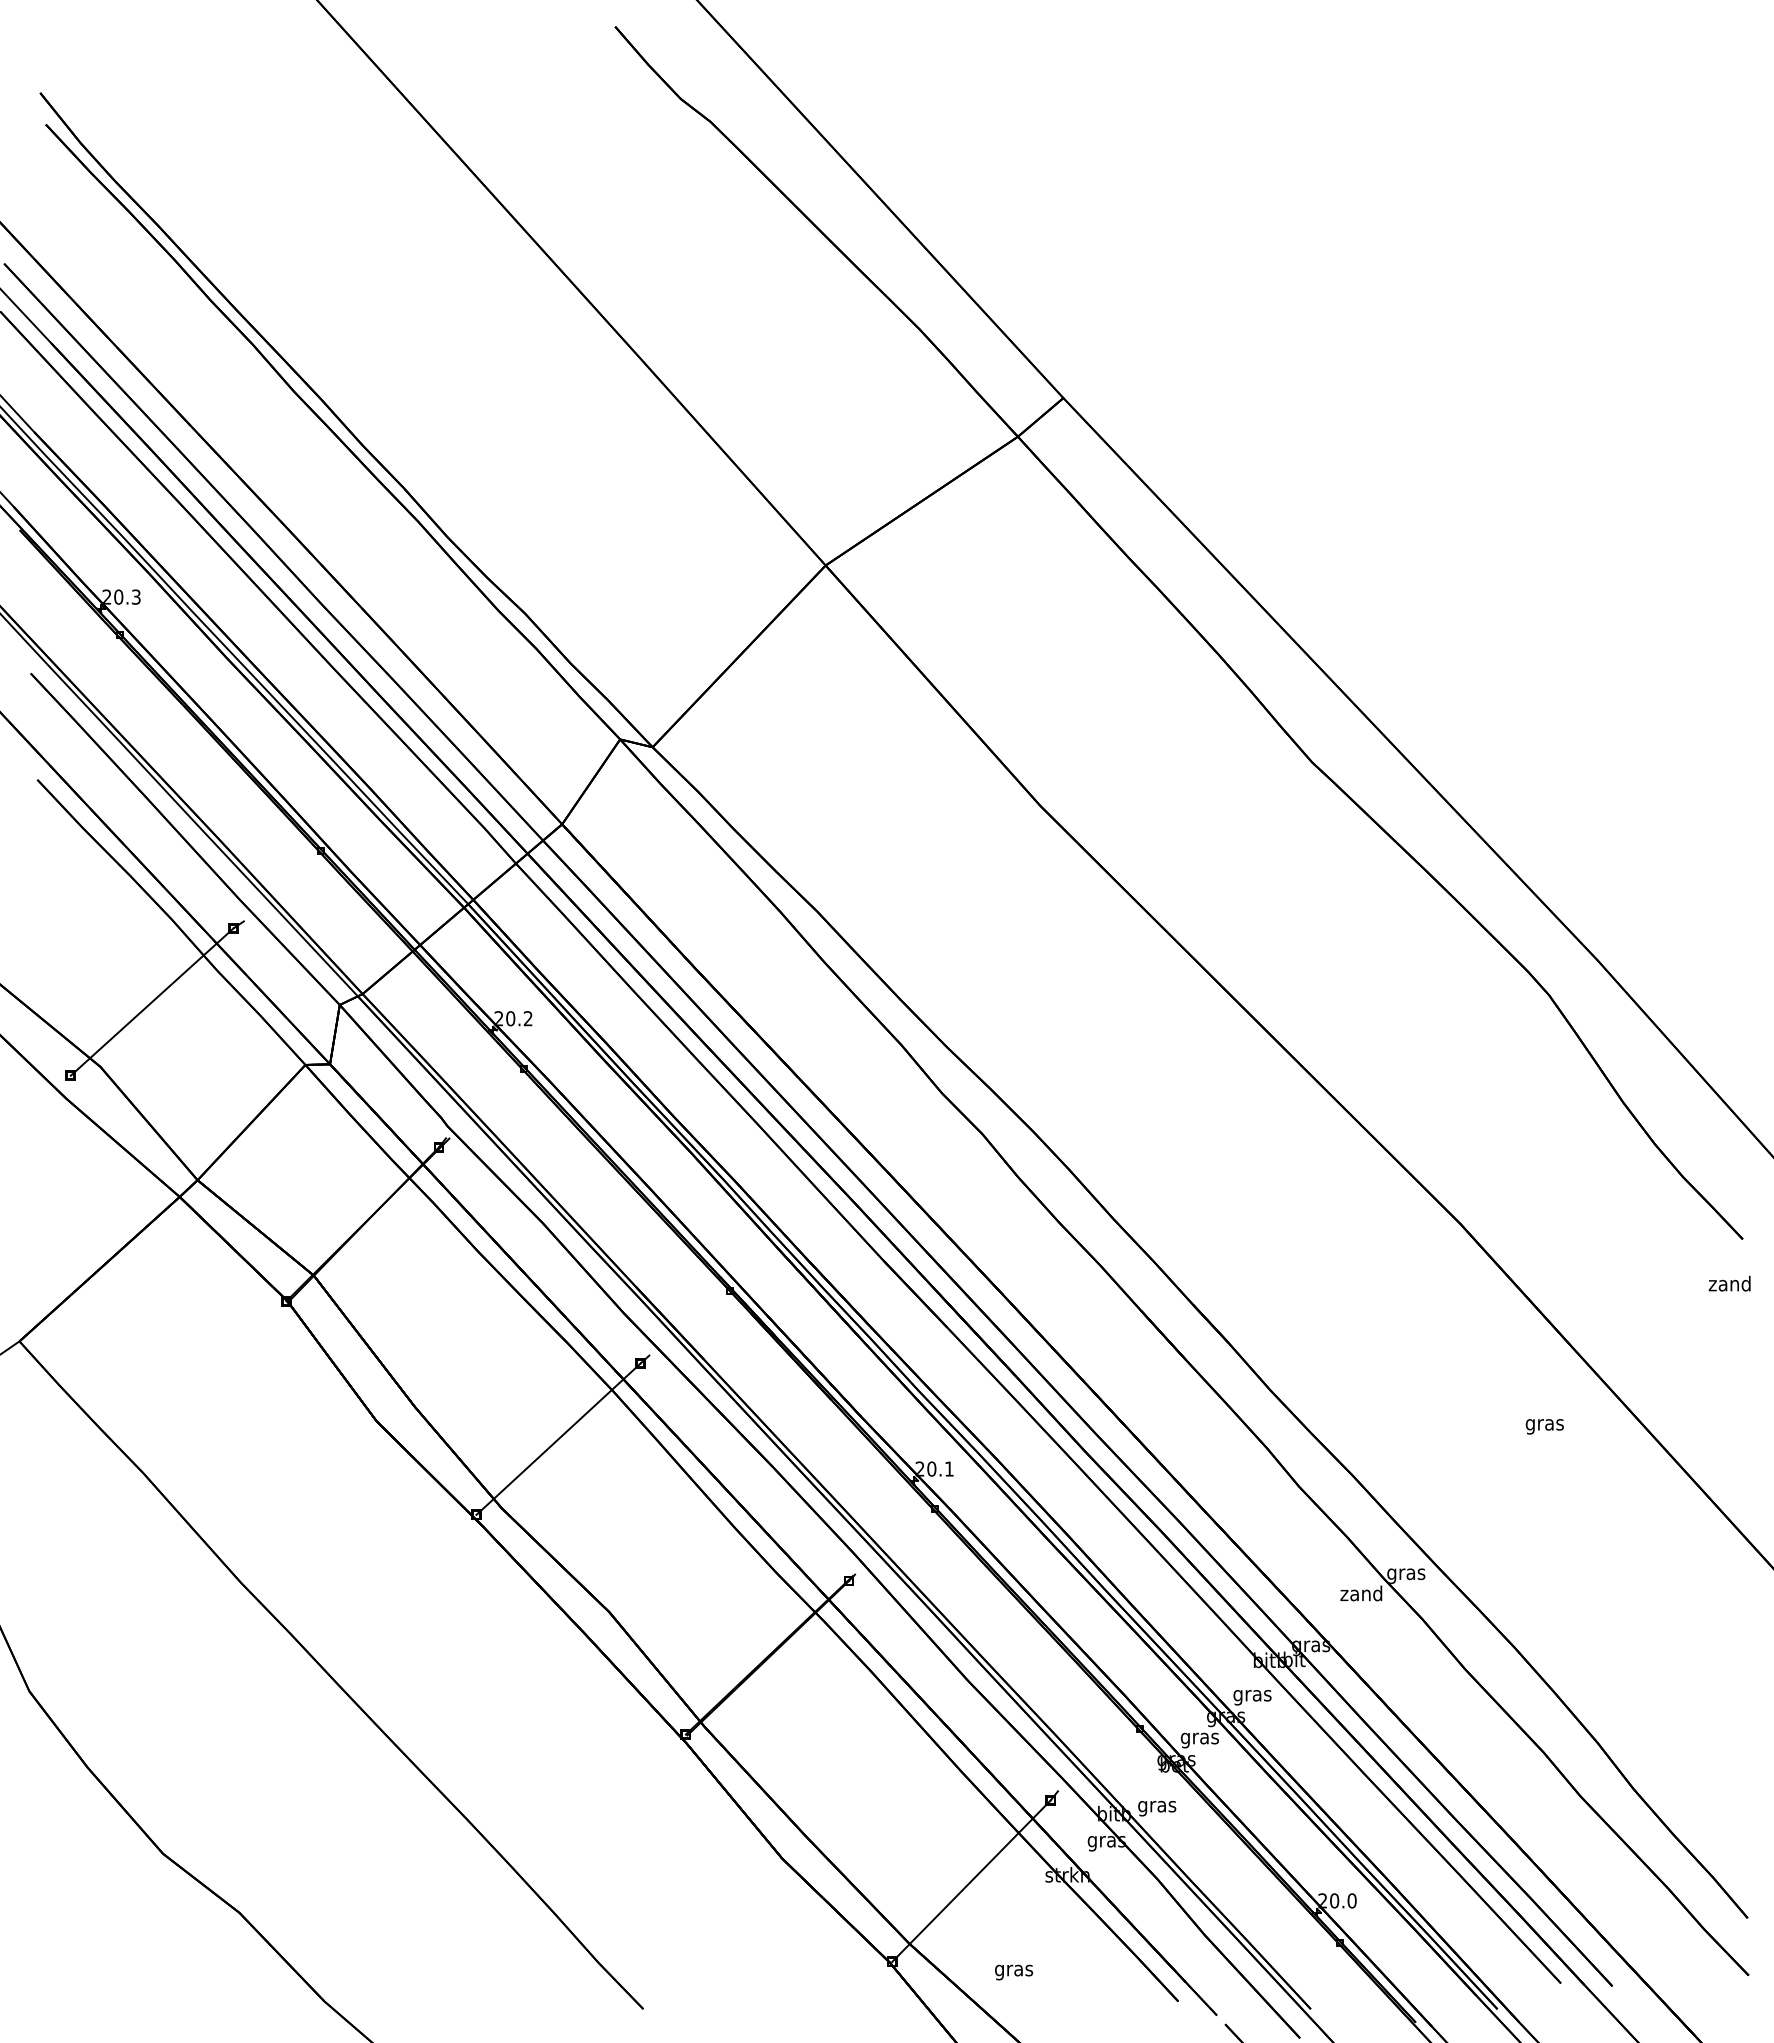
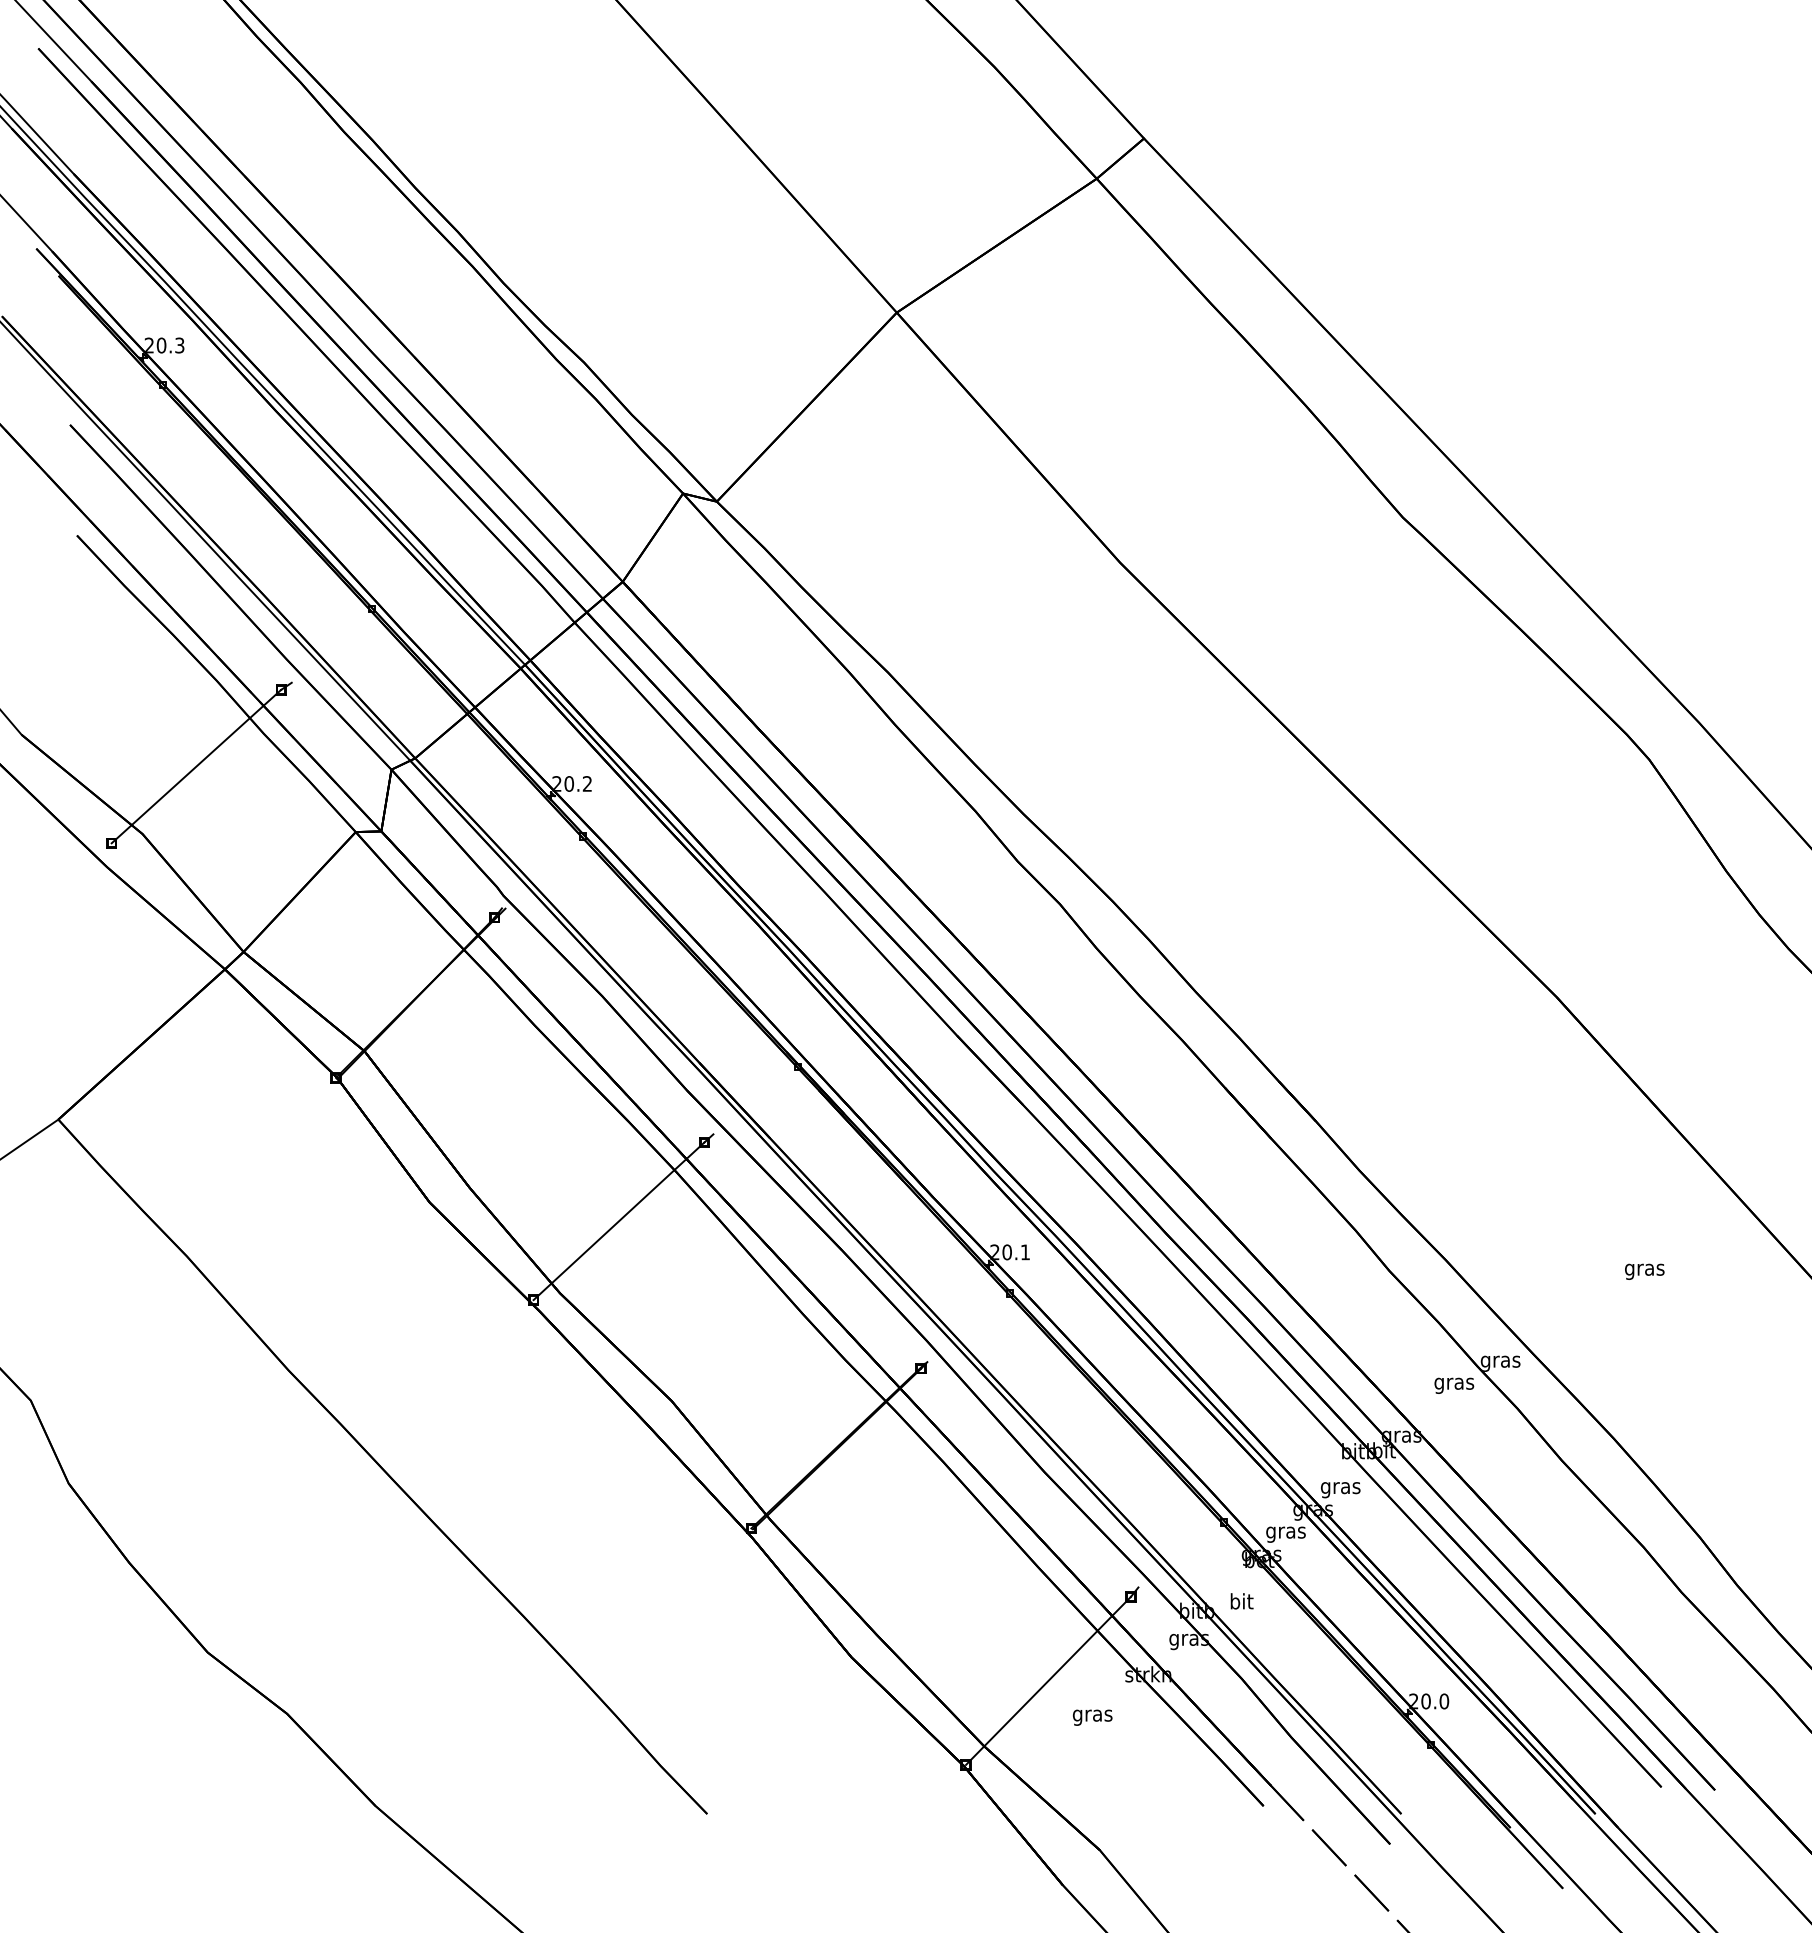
text: (1544, 1426) -> (1644, 1271), moved
text: (1361, 1595) -> (1454, 1383), zand -> gras
text: (1157, 1806) -> (1241, 1603), gras -> bit
text: (1014, 1972) -> (1093, 1717), moved

